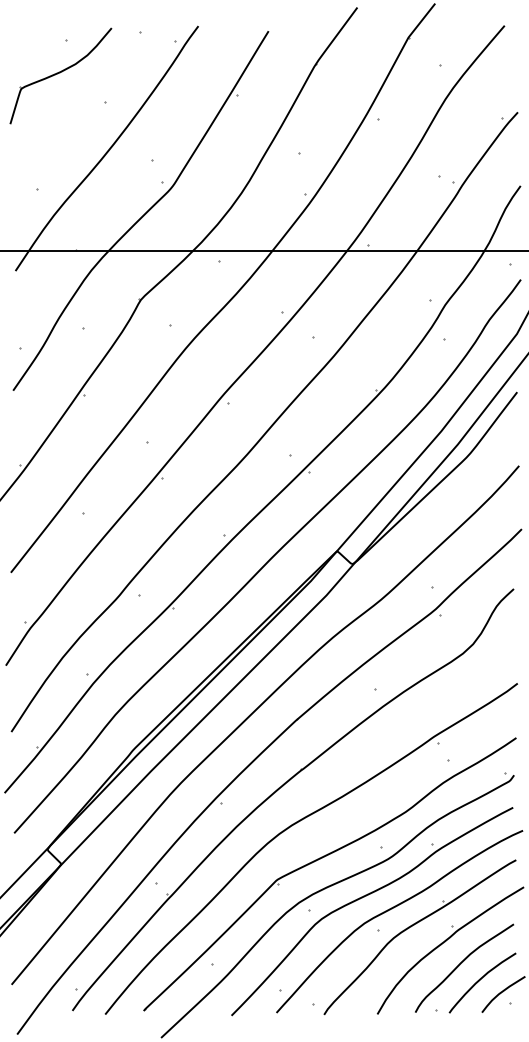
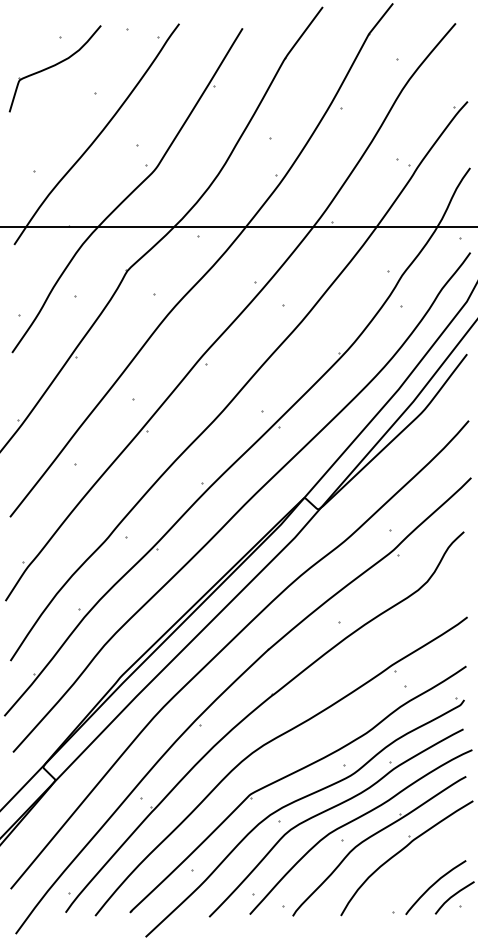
curve: (461, 963) -> (416, 869), removed

